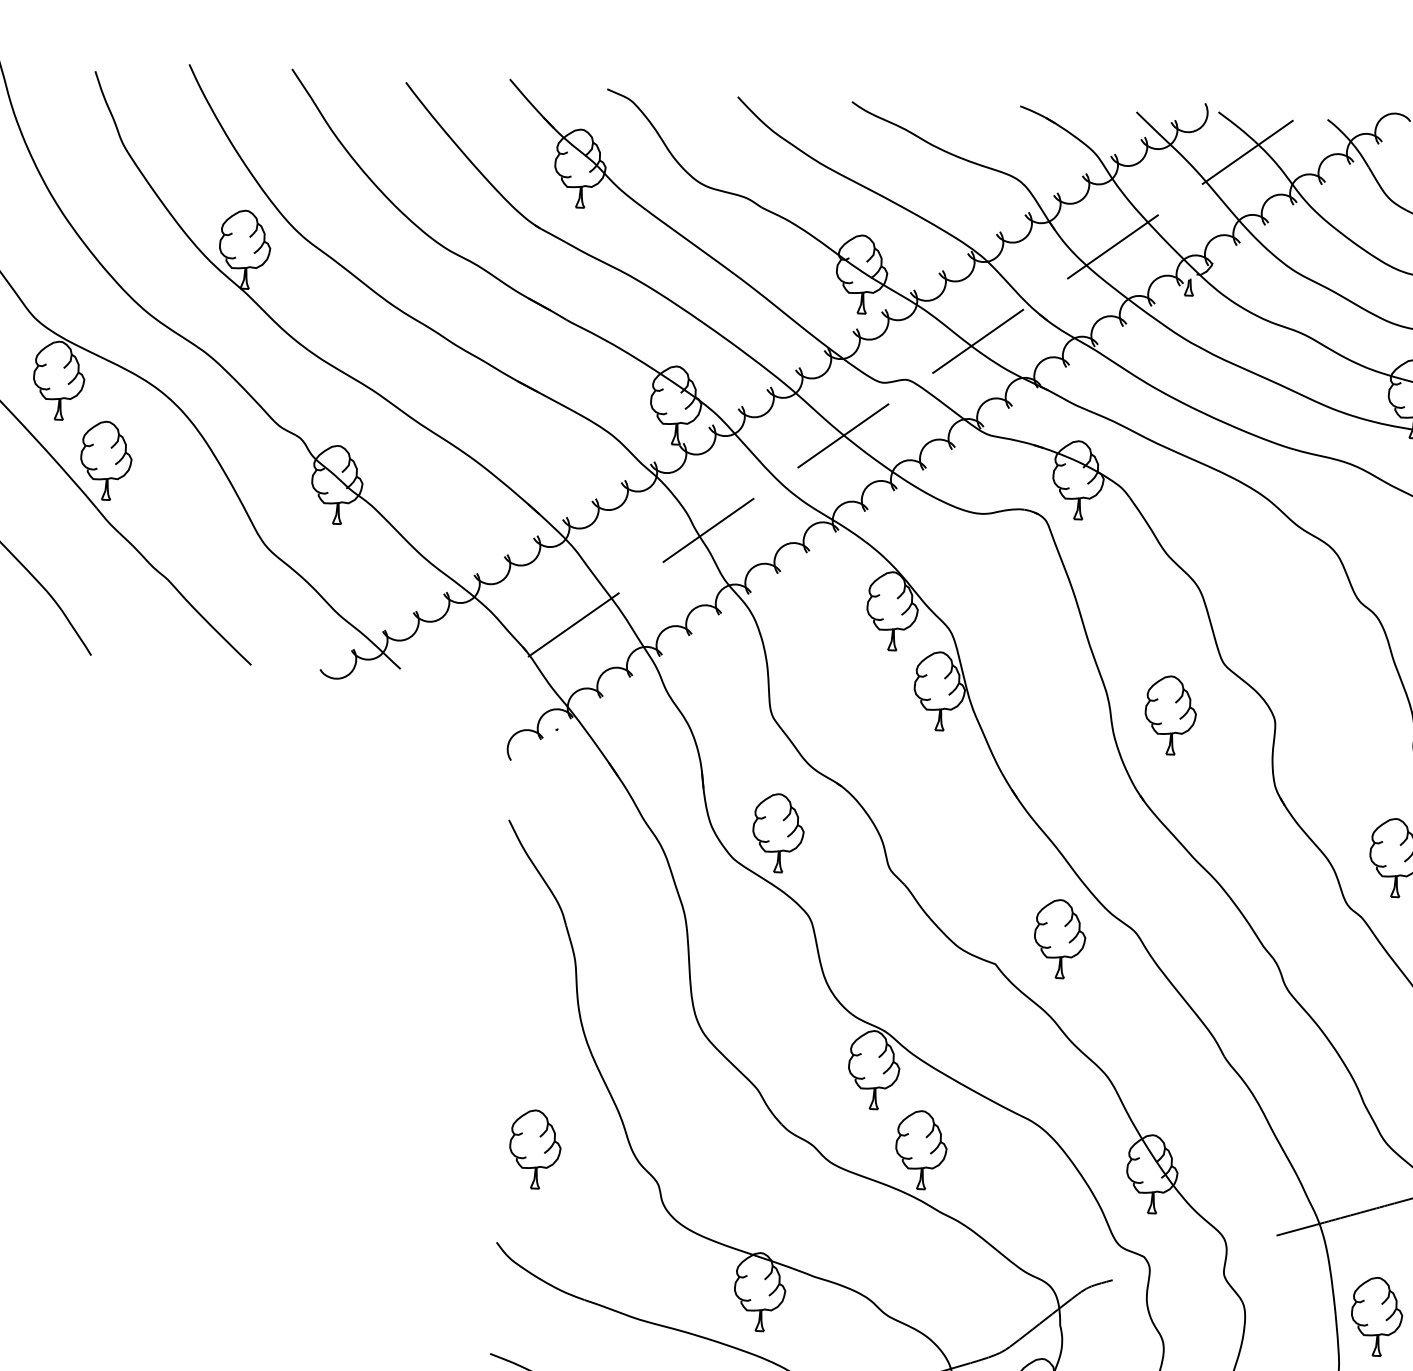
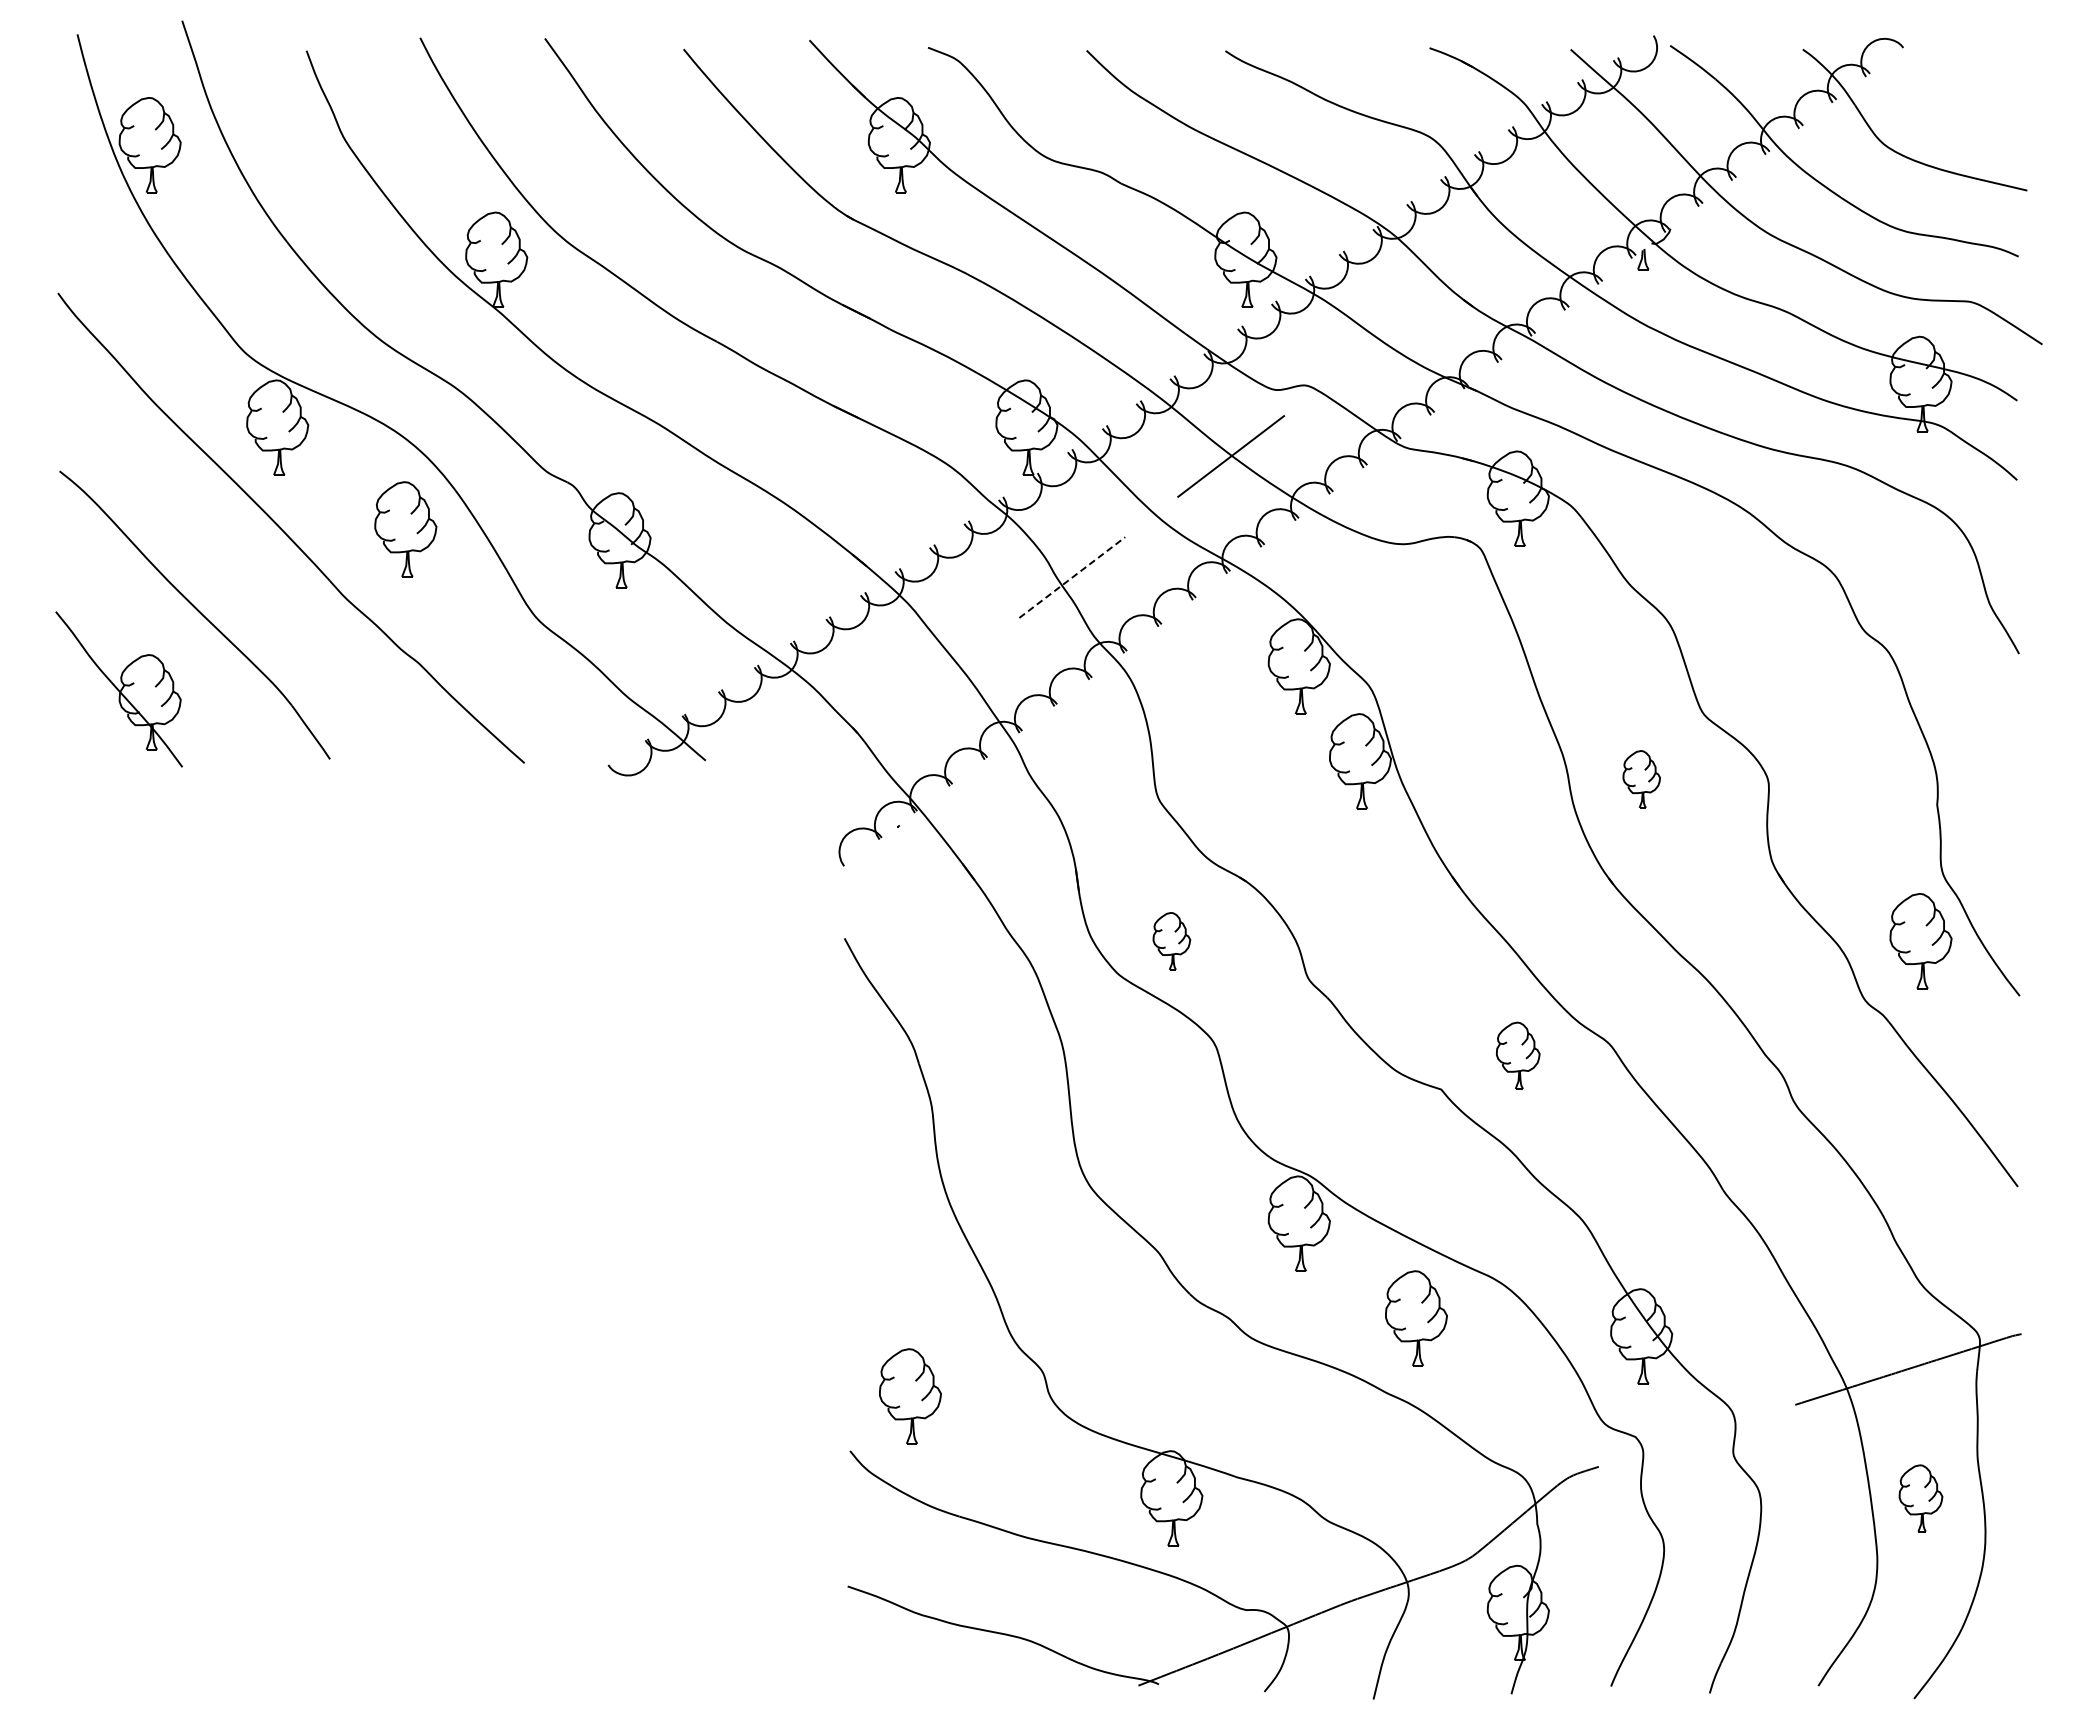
line: (1247, 151) -> (1707, 92), removed
line: (1112, 246) -> (1548, 213), removed
line: (977, 340) -> (1389, 334), removed
part: (106, 460) -> (405, 529), moved
line: (708, 530) -> (1072, 577), solid -> dashed
line: (573, 624) -> (913, 698), removed
part: (1170, 715) -> (1641, 779), size x0.6
part: (778, 833) -> (1171, 941), size x0.6
part: (1059, 938) -> (1517, 1055), size x0.7
part: (535, 1149) -> (910, 1396), moved
part: (921, 1150) -> (1416, 1318), moved
part: (1376, 1316) -> (1920, 1498), size x0.7

